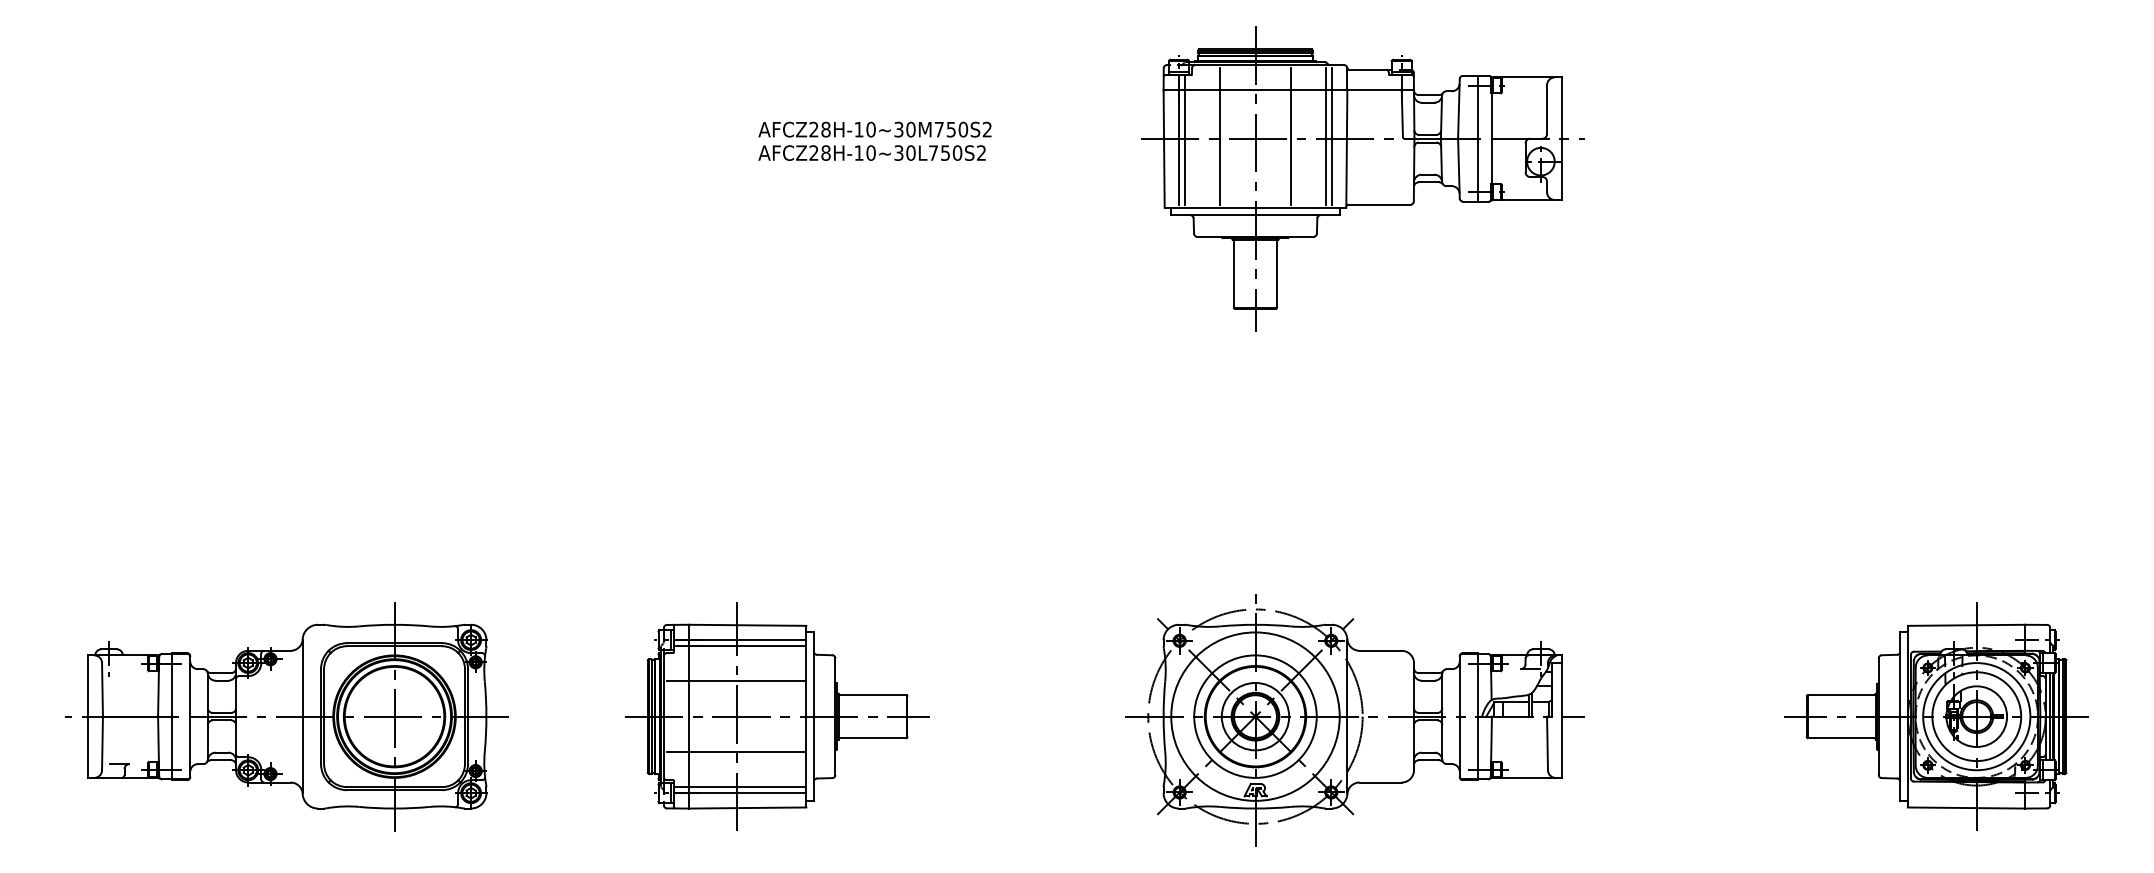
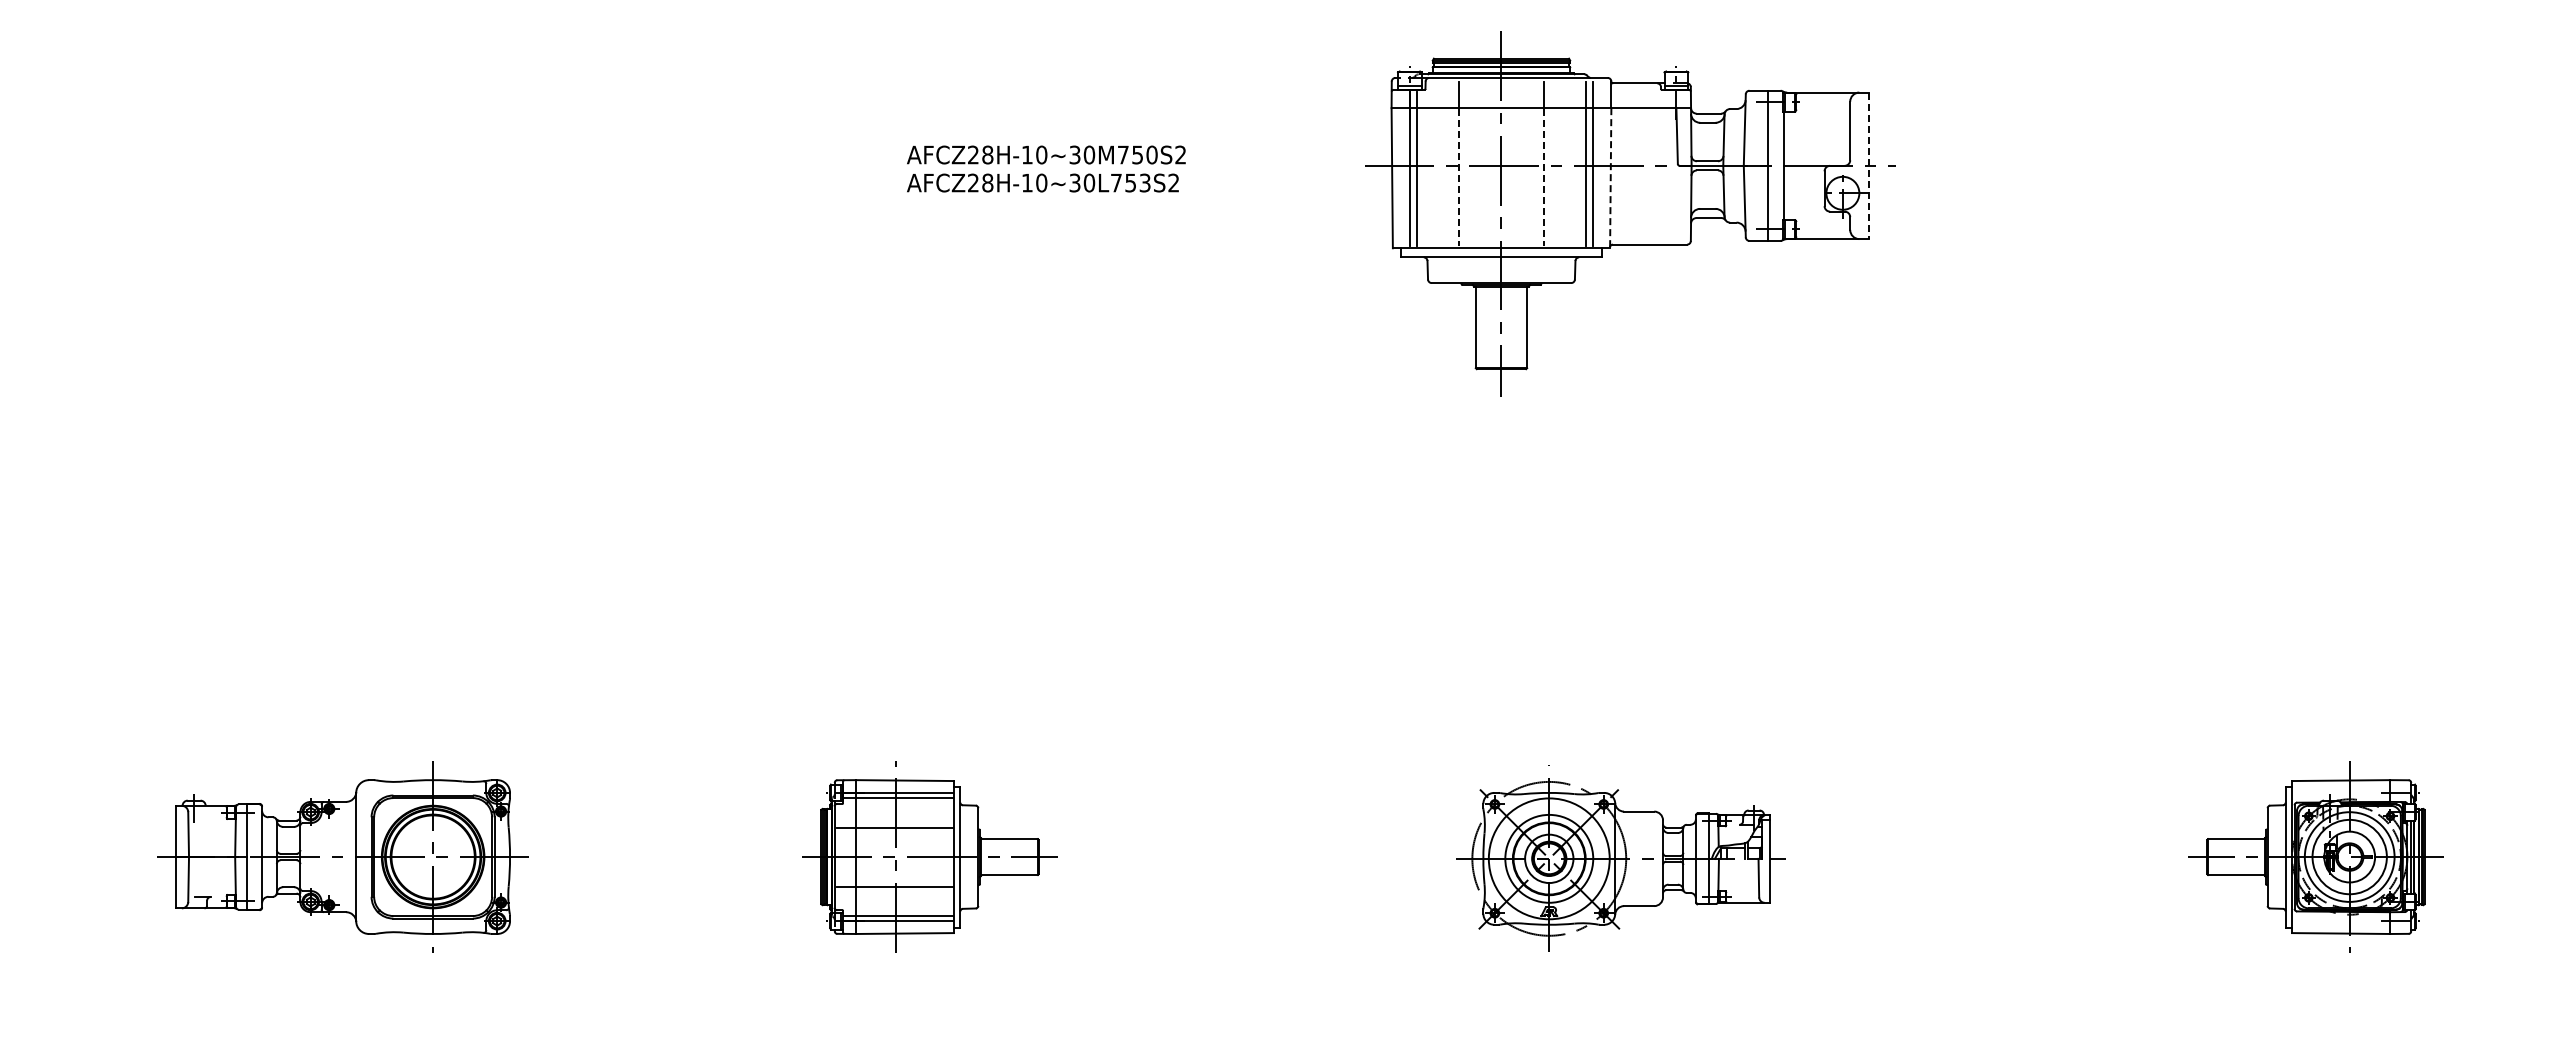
line: (1562, 139) -> (1868, 166), solid -> dashed
line: (1220, 148) -> (1459, 177), solid -> dashed
line: (1290, 148) -> (1543, 177), solid -> dashed
line: (1346, 149) -> (1610, 178), solid -> dashed
text: (957, 152) -> (1144, 182), AFCZ28H-10~30L750S2 -> AFCZ28H-10~30L753S2
part: (286, 716) -> (342, 856), size x0.7
part: (777, 716) -> (929, 856), size x0.7
part: (1936, 716) -> (2315, 856), size x0.7
part: (1355, 720) -> (1620, 861), size x0.6

